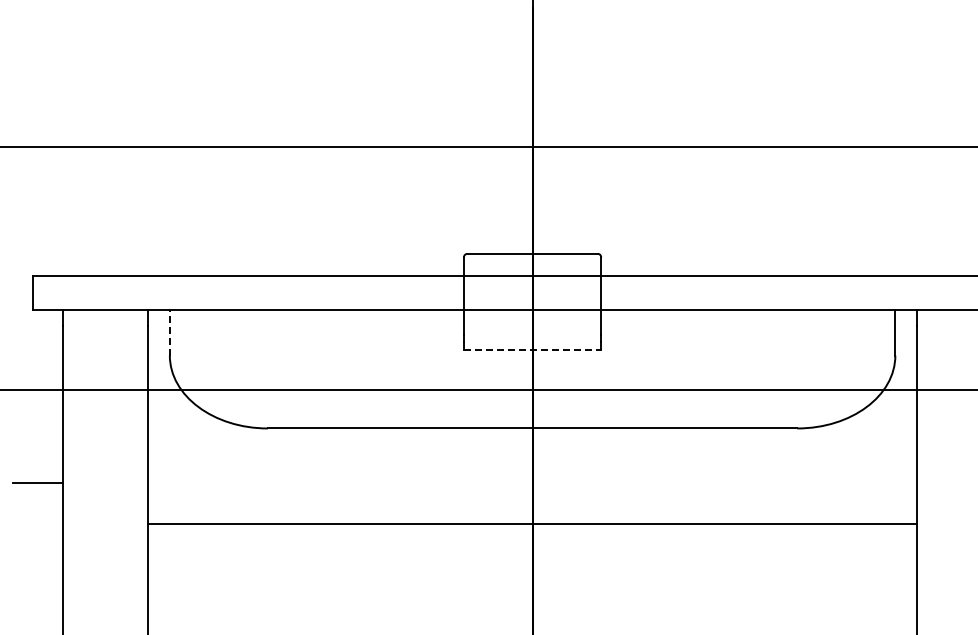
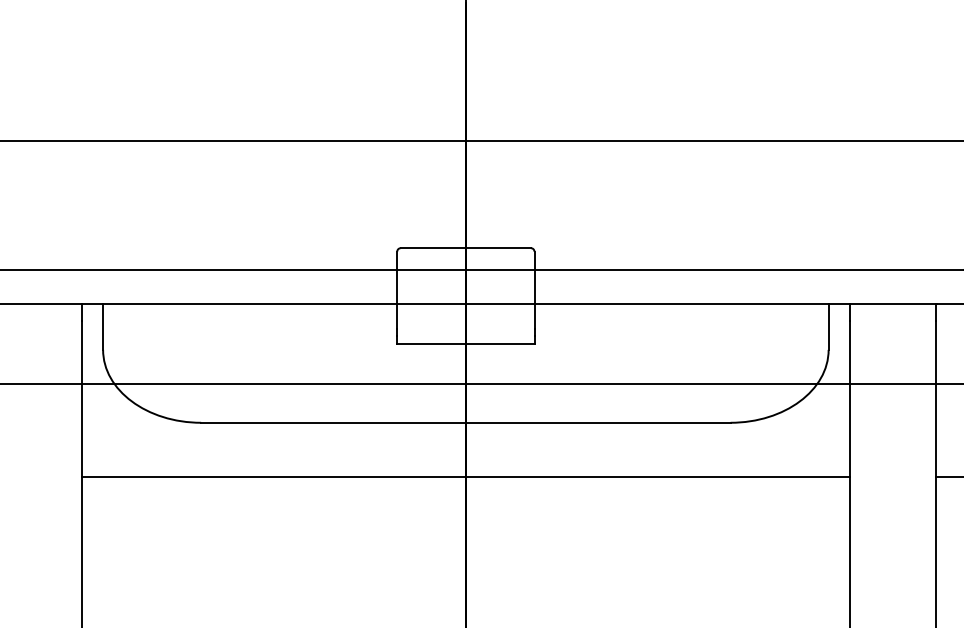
line: (169, 332) -> (102, 326), dashed -> solid
line: (532, 349) -> (465, 343), dashed -> solid
line: (532, 524) -> (465, 477), moved

